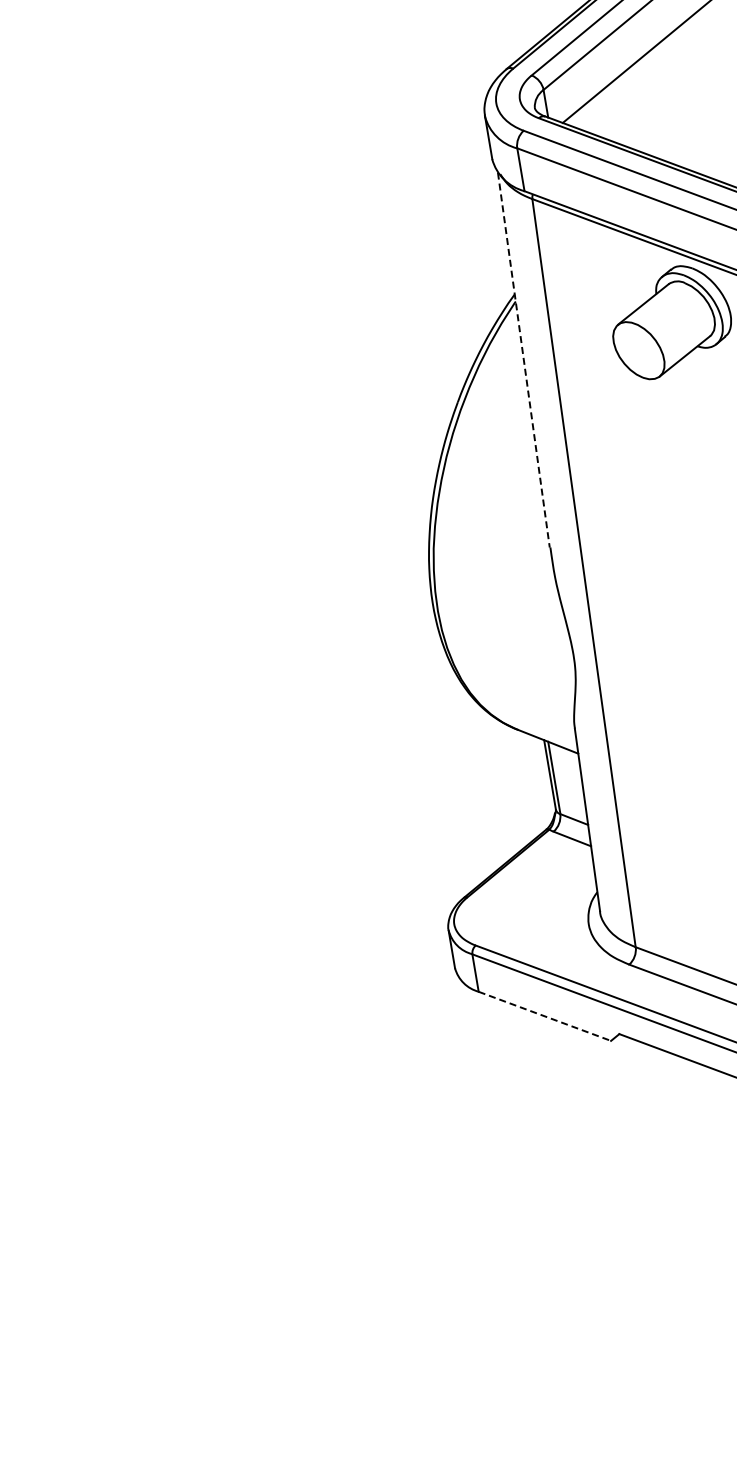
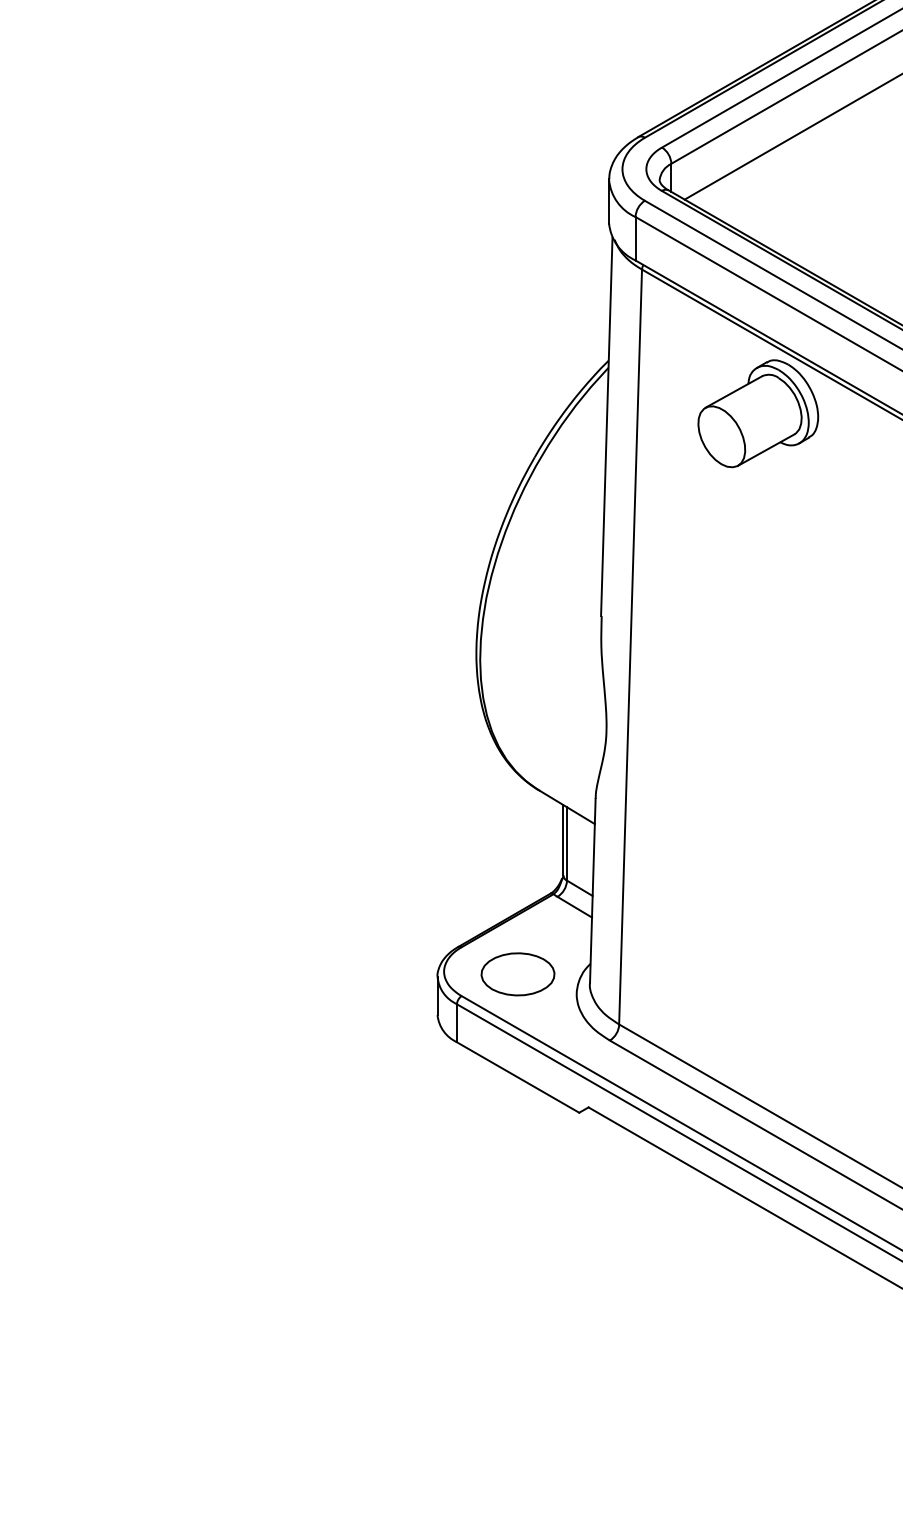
line: (523, 360) -> (606, 427), dashed -> solid
part: (527, 914) -> (517, 974), added
line: (545, 1016) -> (518, 1077), dashed -> solid

